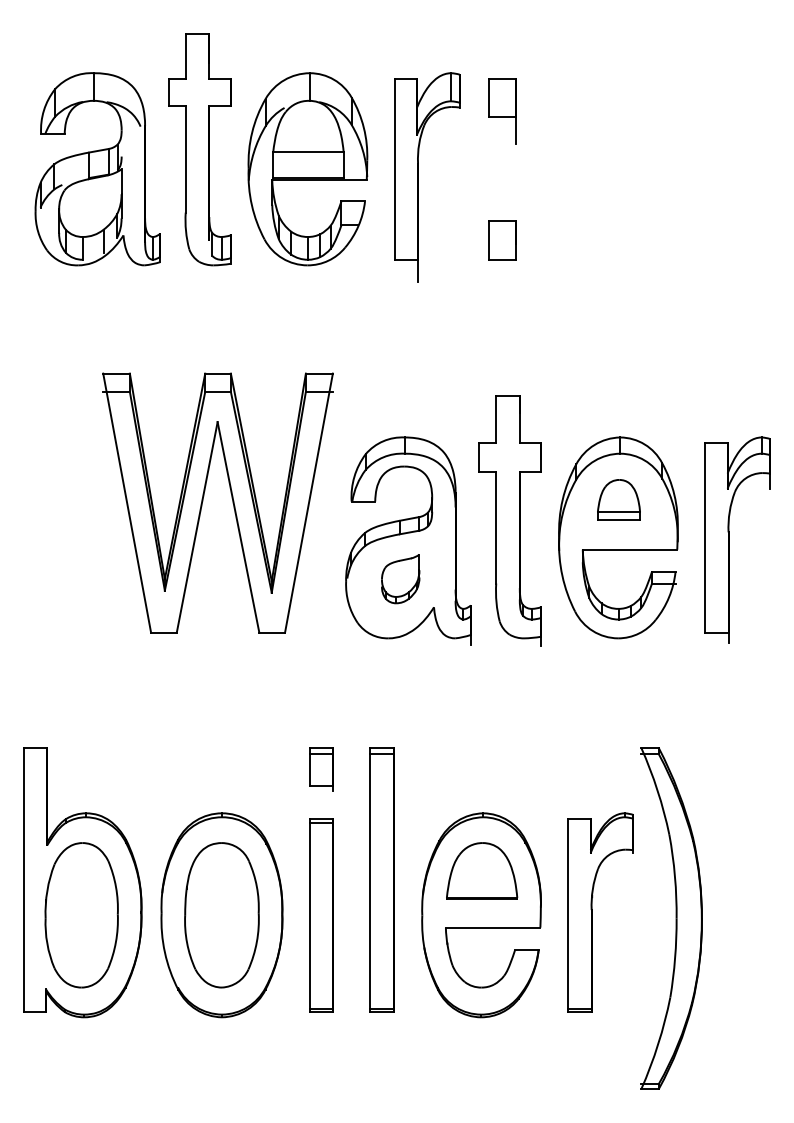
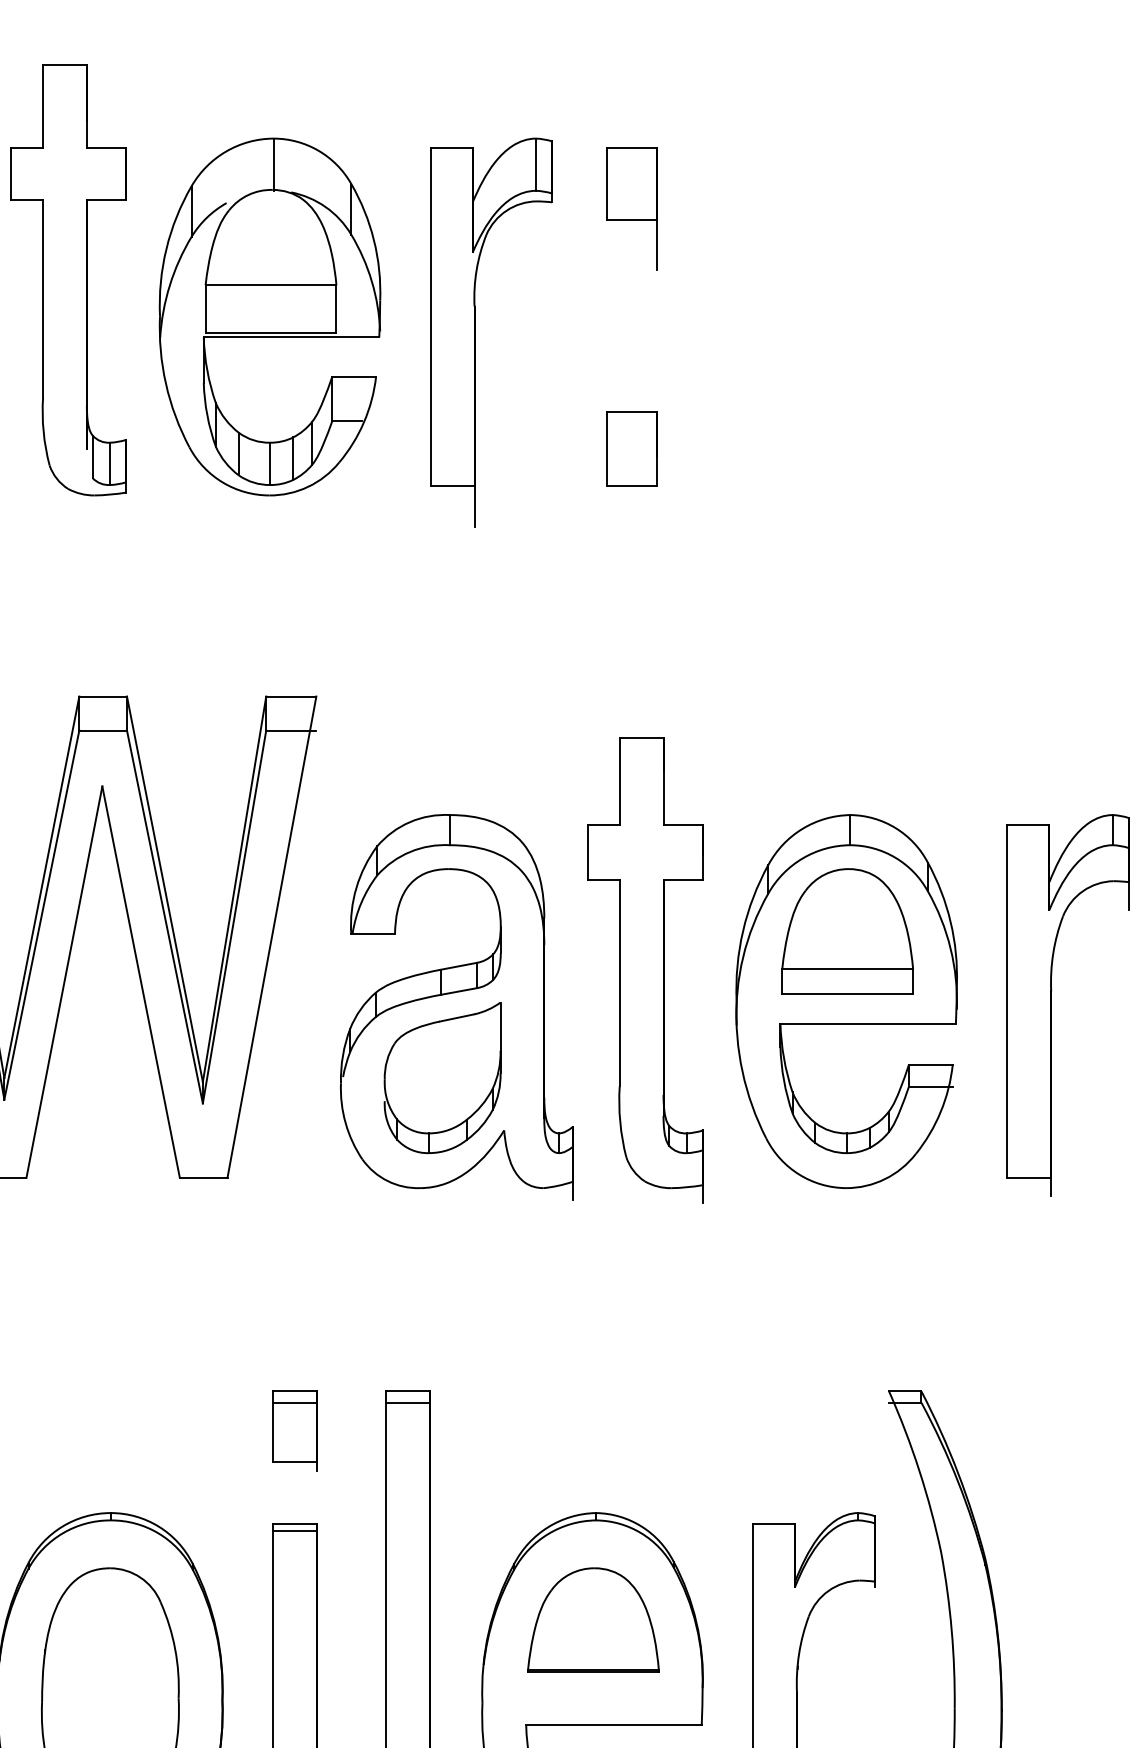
part: (618, 499) -> (846, 930), size x1.67
part: (400, 578) -> (441, 1076), size x1.67

